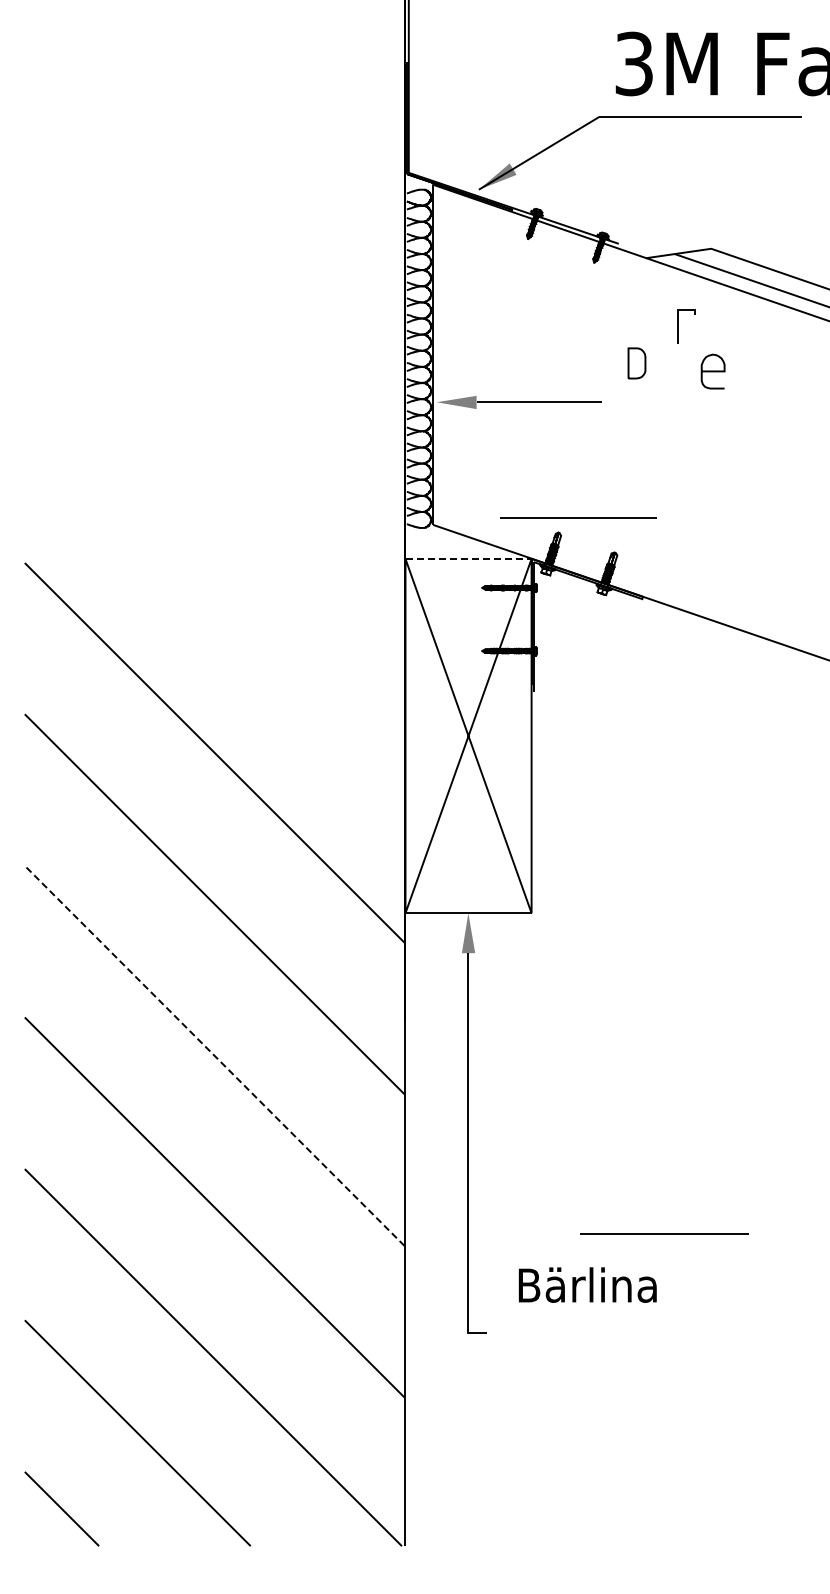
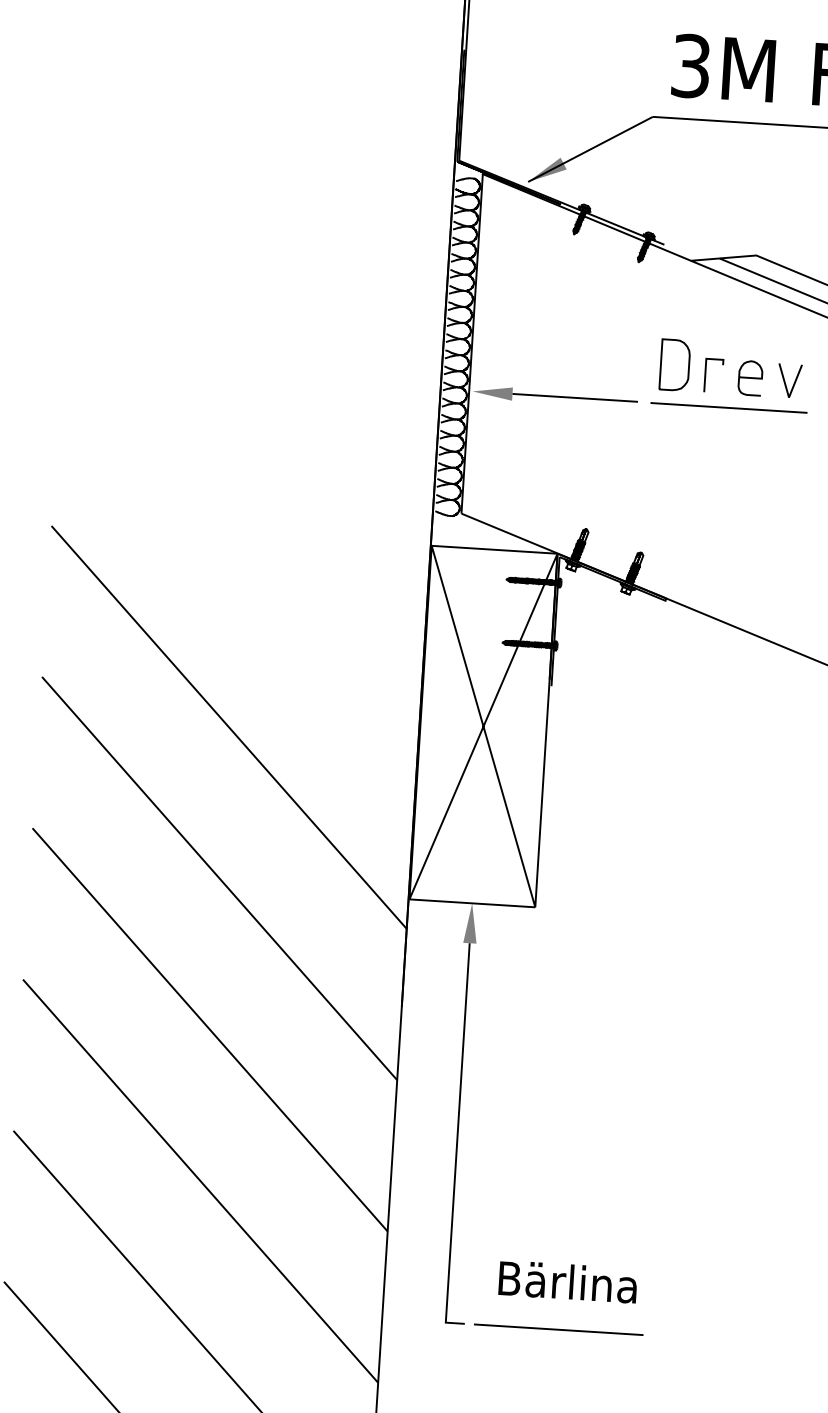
line: (678, 326) -> (705, 375), moved
part: (636, 363) -> (674, 365), size x1.67
line: (748, 372) -> (785, 381), added
line: (578, 517) -> (728, 407), moved
line: (469, 558) -> (495, 549), dashed -> solid
line: (214, 1055) -> (209, 1029), dashed -> solid
line: (664, 1233) -> (558, 1328), moved

